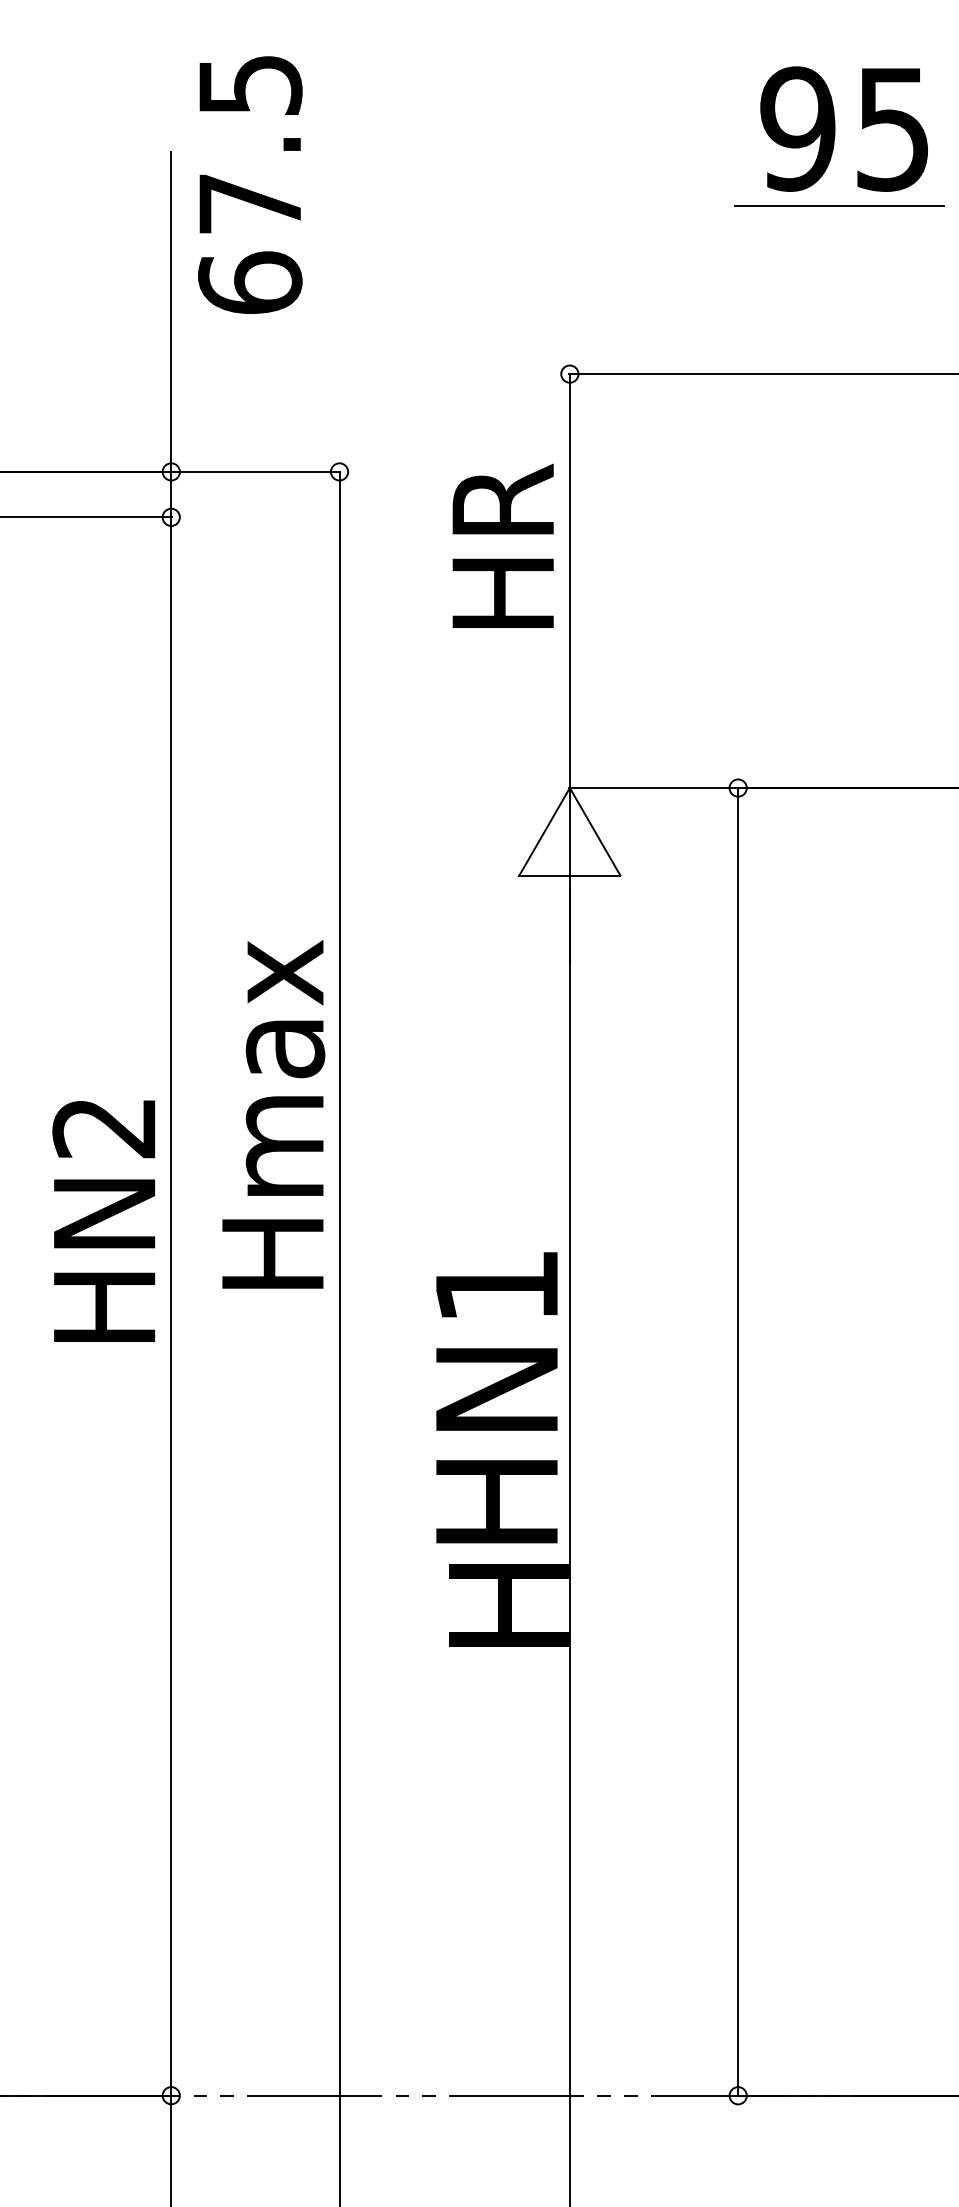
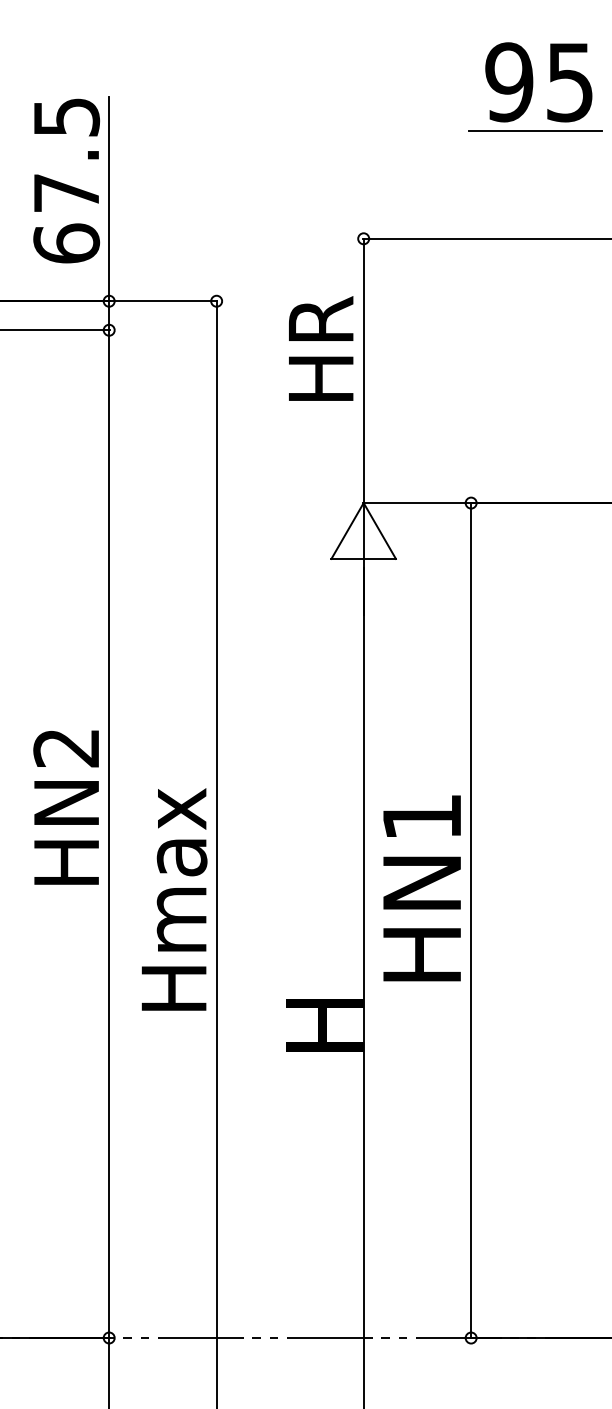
text: (250, 184) -> (66, 180), moved
text: (273, 1114) -> (174, 899), moved
text: (102, 1220) -> (65, 807), moved
text: (495, 1397) -> (421, 888), moved

